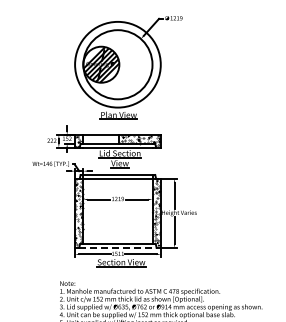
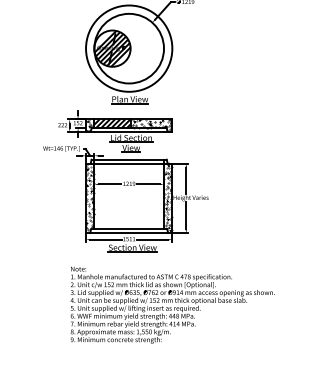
hatch: (101, 139) -> (112, 123), added
line: (118, 248) -> (129, 233), dashed -> solid

